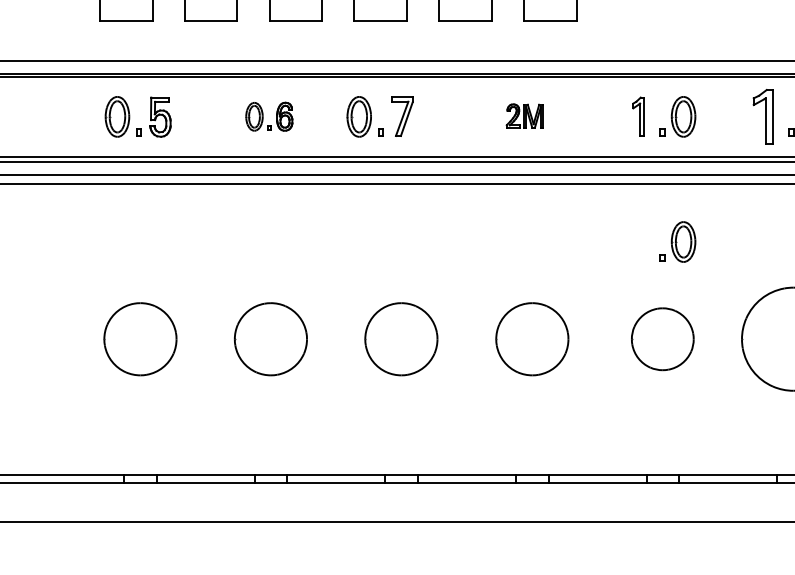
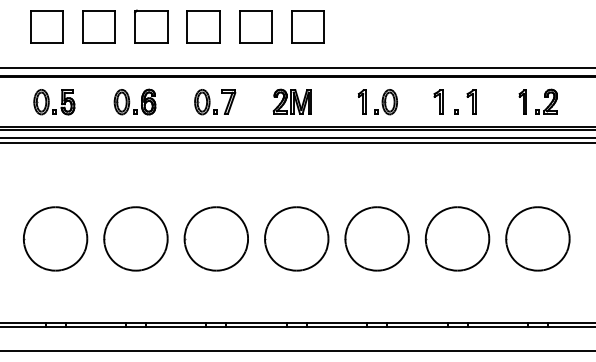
part: (268, 115) -> (134, 101), size x1.43
part: (523, 115) -> (291, 101), size x1.67
part: (762, 115) -> (438, 101), size x0.71
part: (380, 117) -> (215, 102), moved
part: (676, 242) -> (385, 179), removed
part: (140, 338) -> (55, 238), size x1.43
part: (270, 338) -> (135, 238), size x1.43
part: (400, 338) -> (215, 238), size x1.43
part: (531, 338) -> (296, 238), size x1.43
part: (661, 338) -> (376, 238), size x1.67

